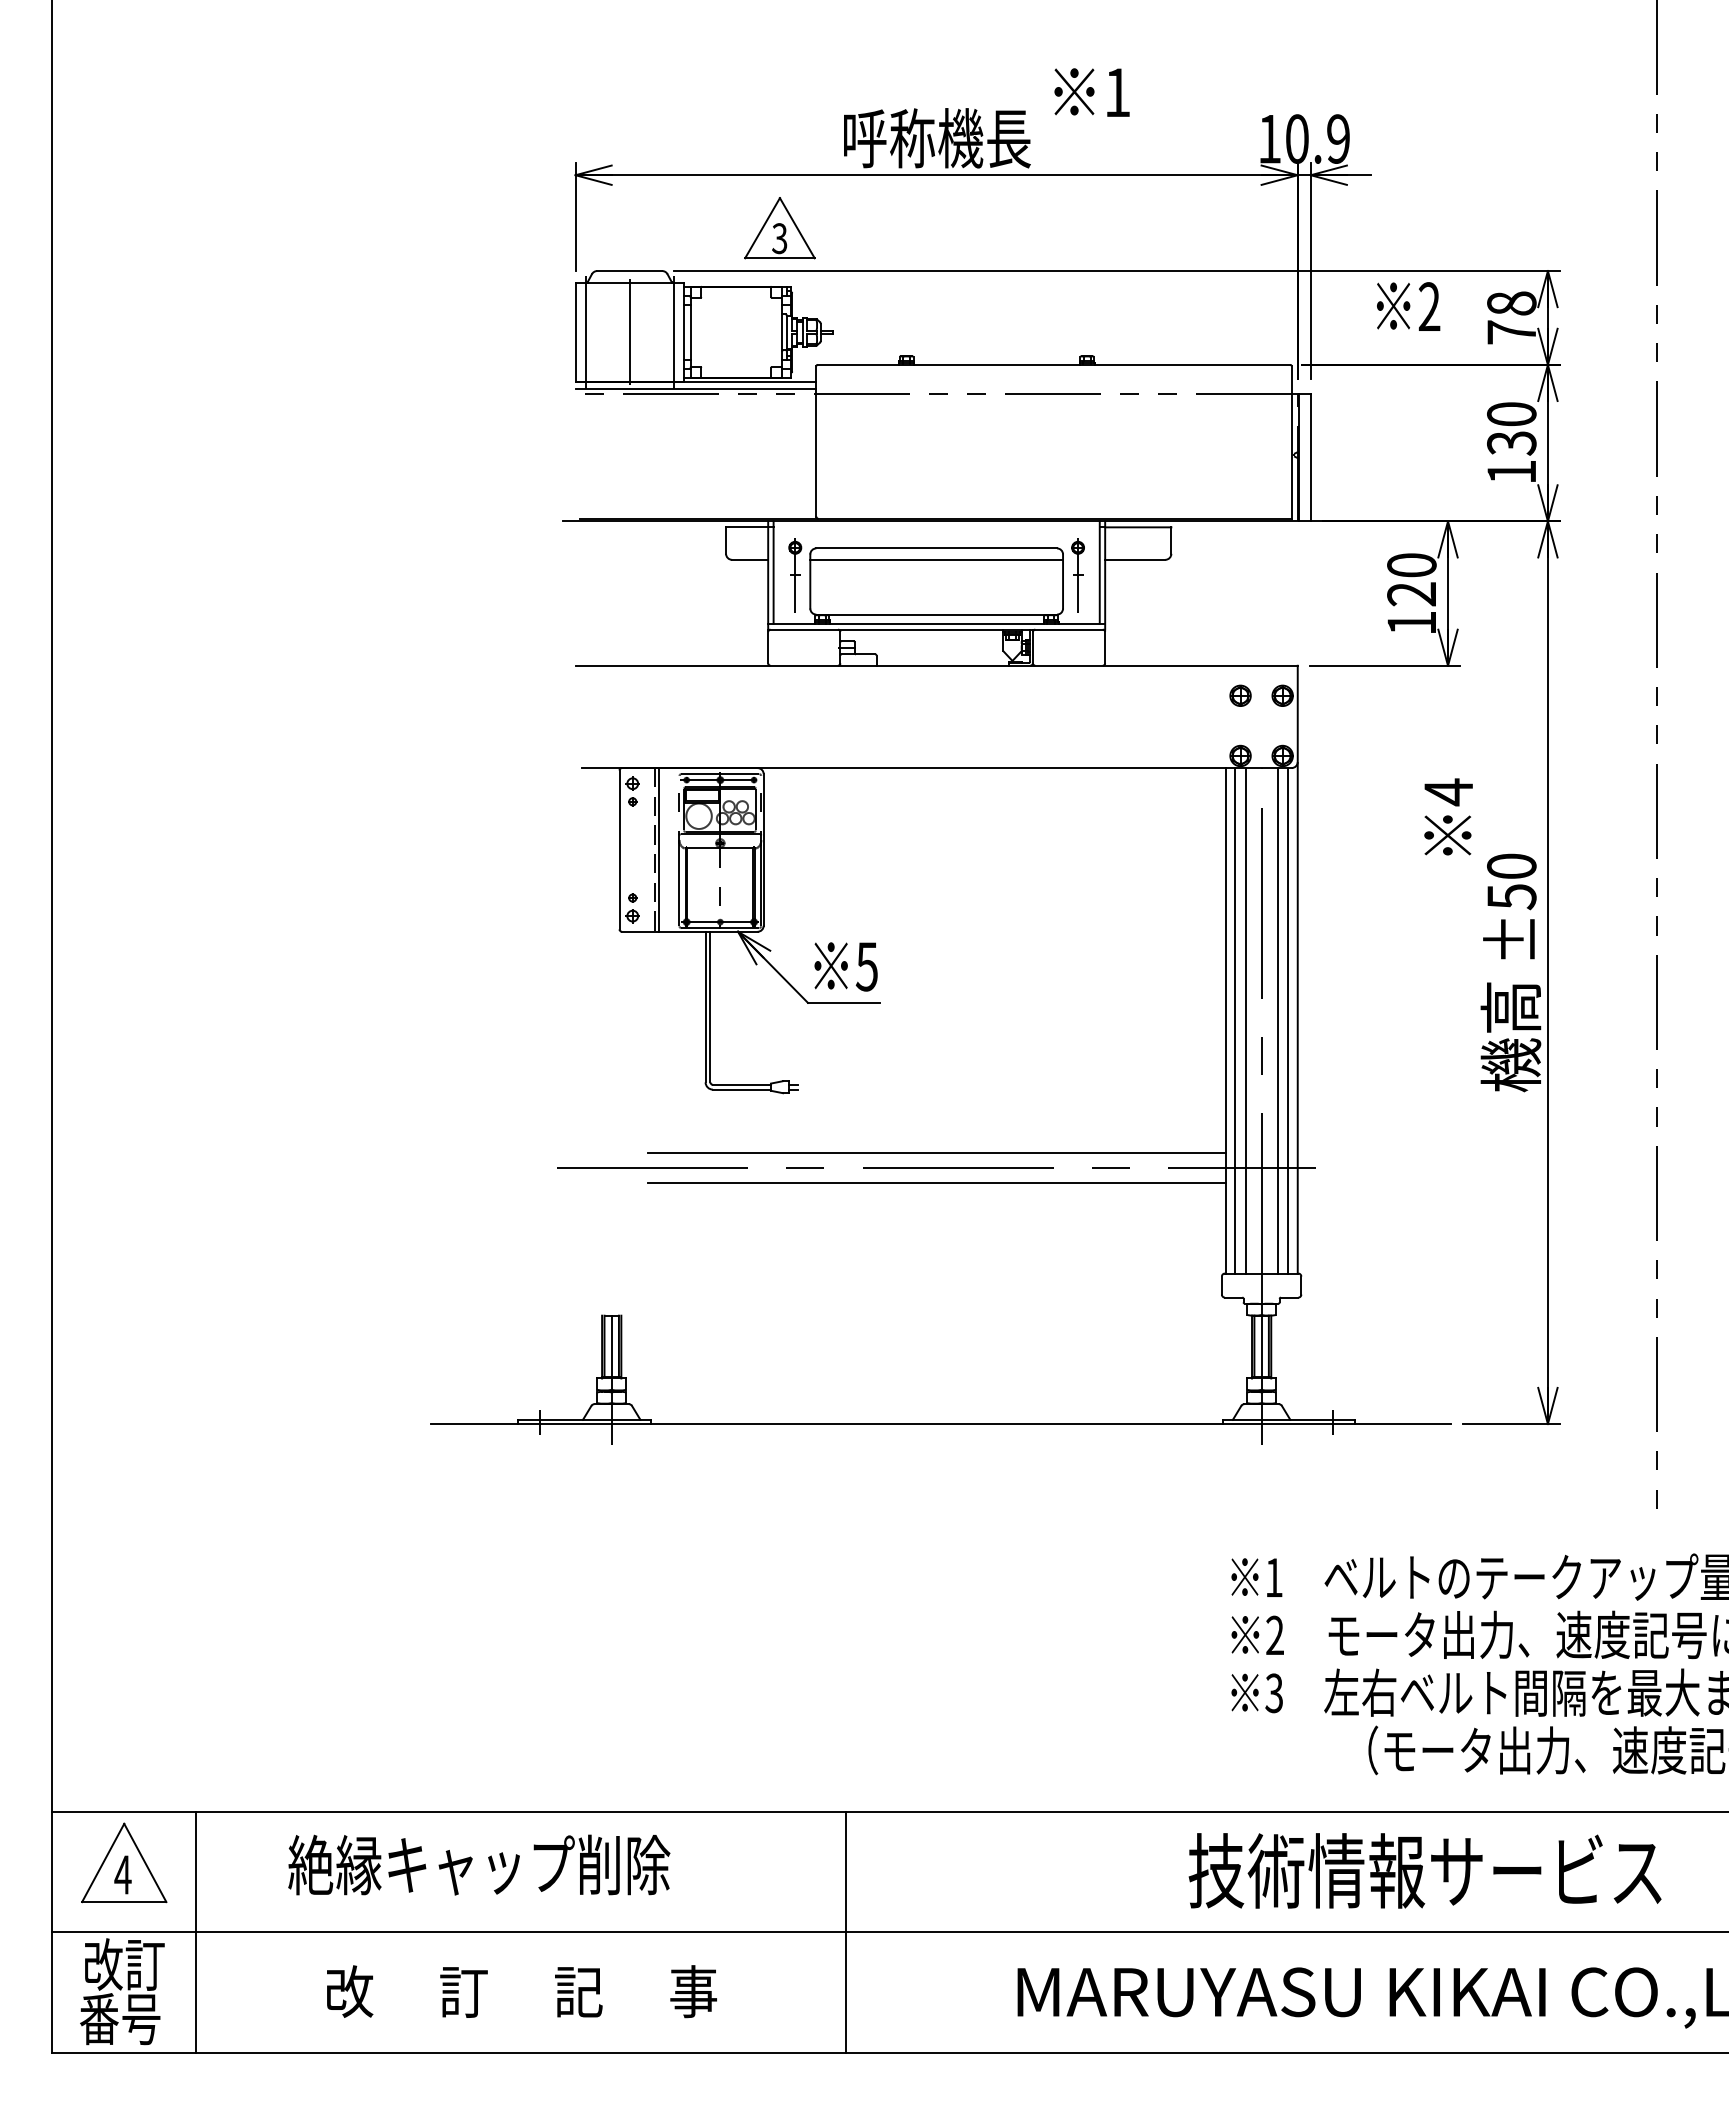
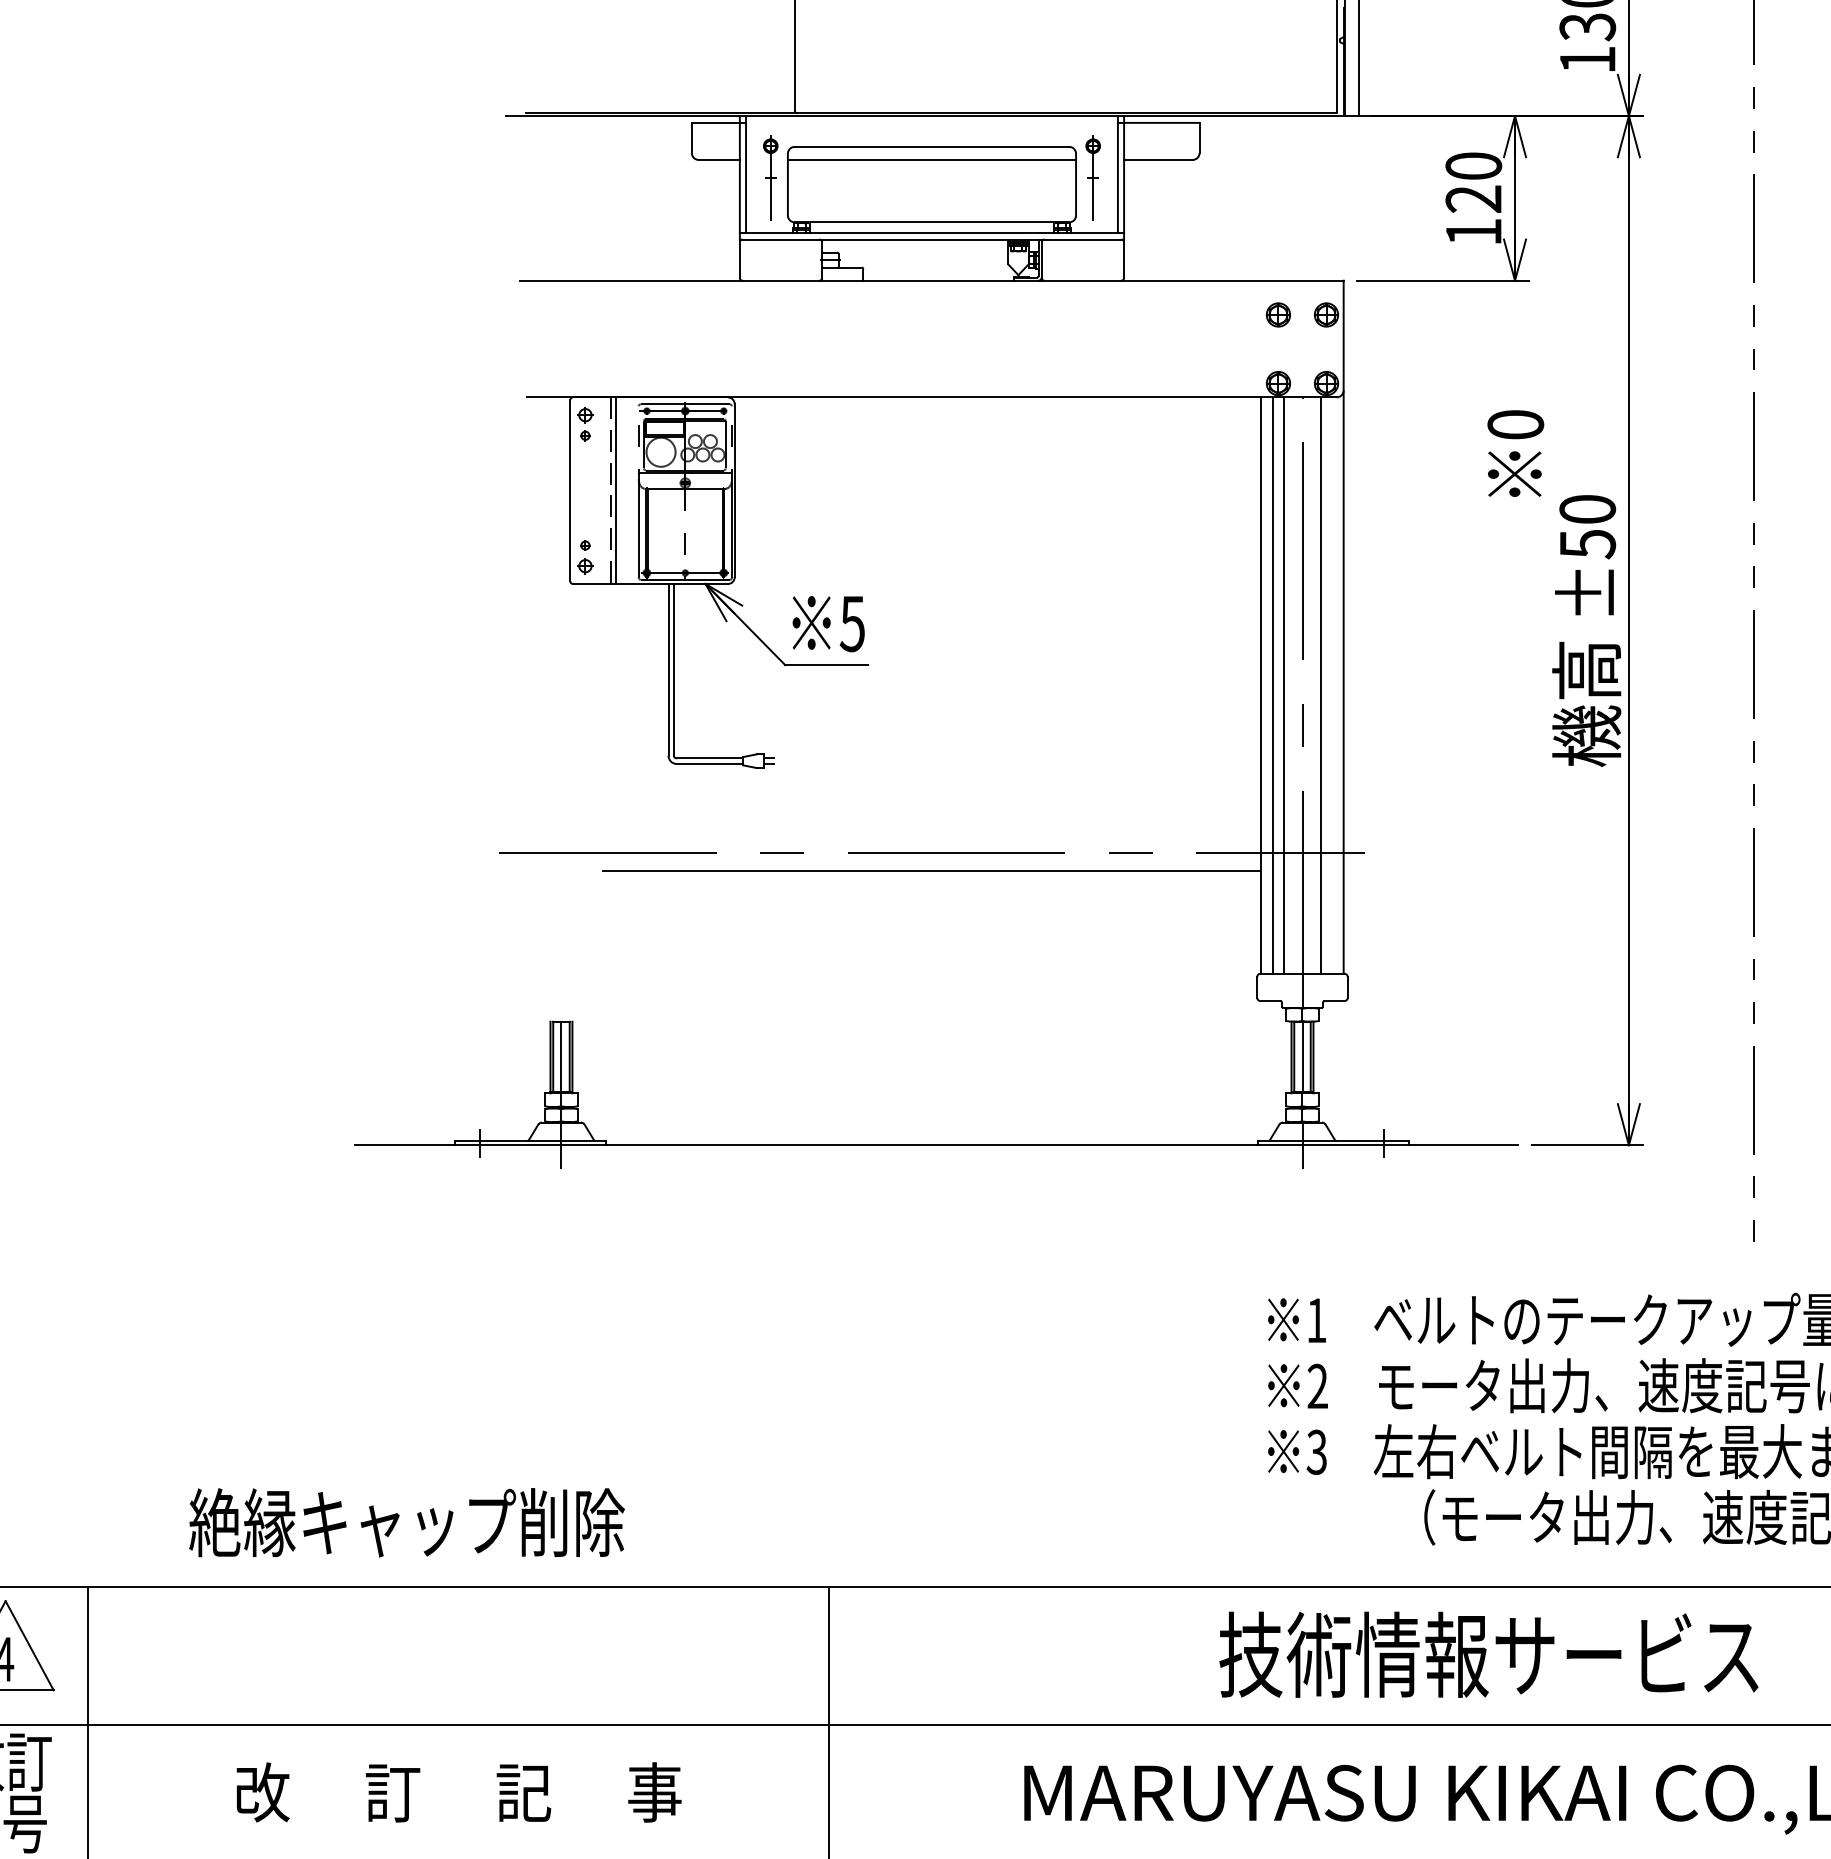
text: (1448, 792) -> (1515, 425), 4 -> 0
line: (1287, 1020) -> (1331, 685), removed
line: (936, 1152) -> (931, 835), removed
text: (479, 1864) -> (407, 1522), moved

